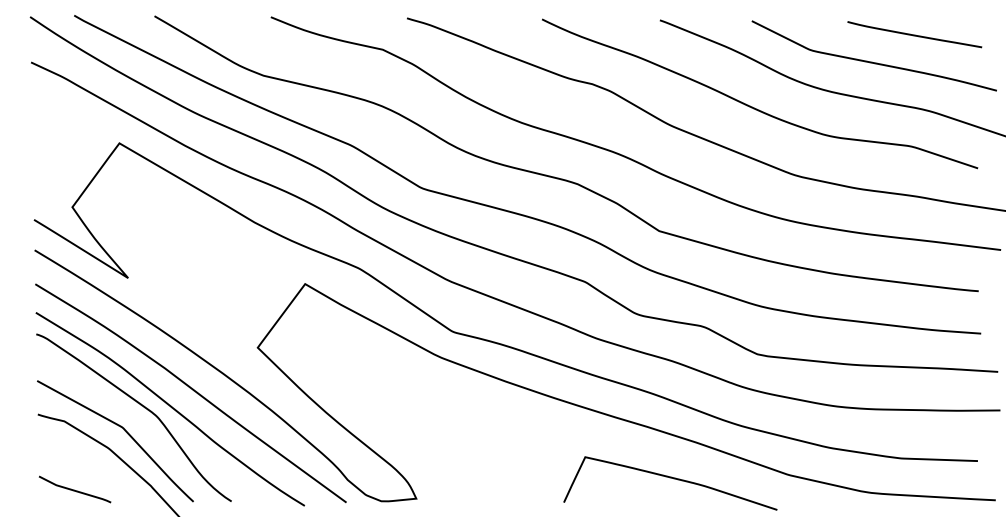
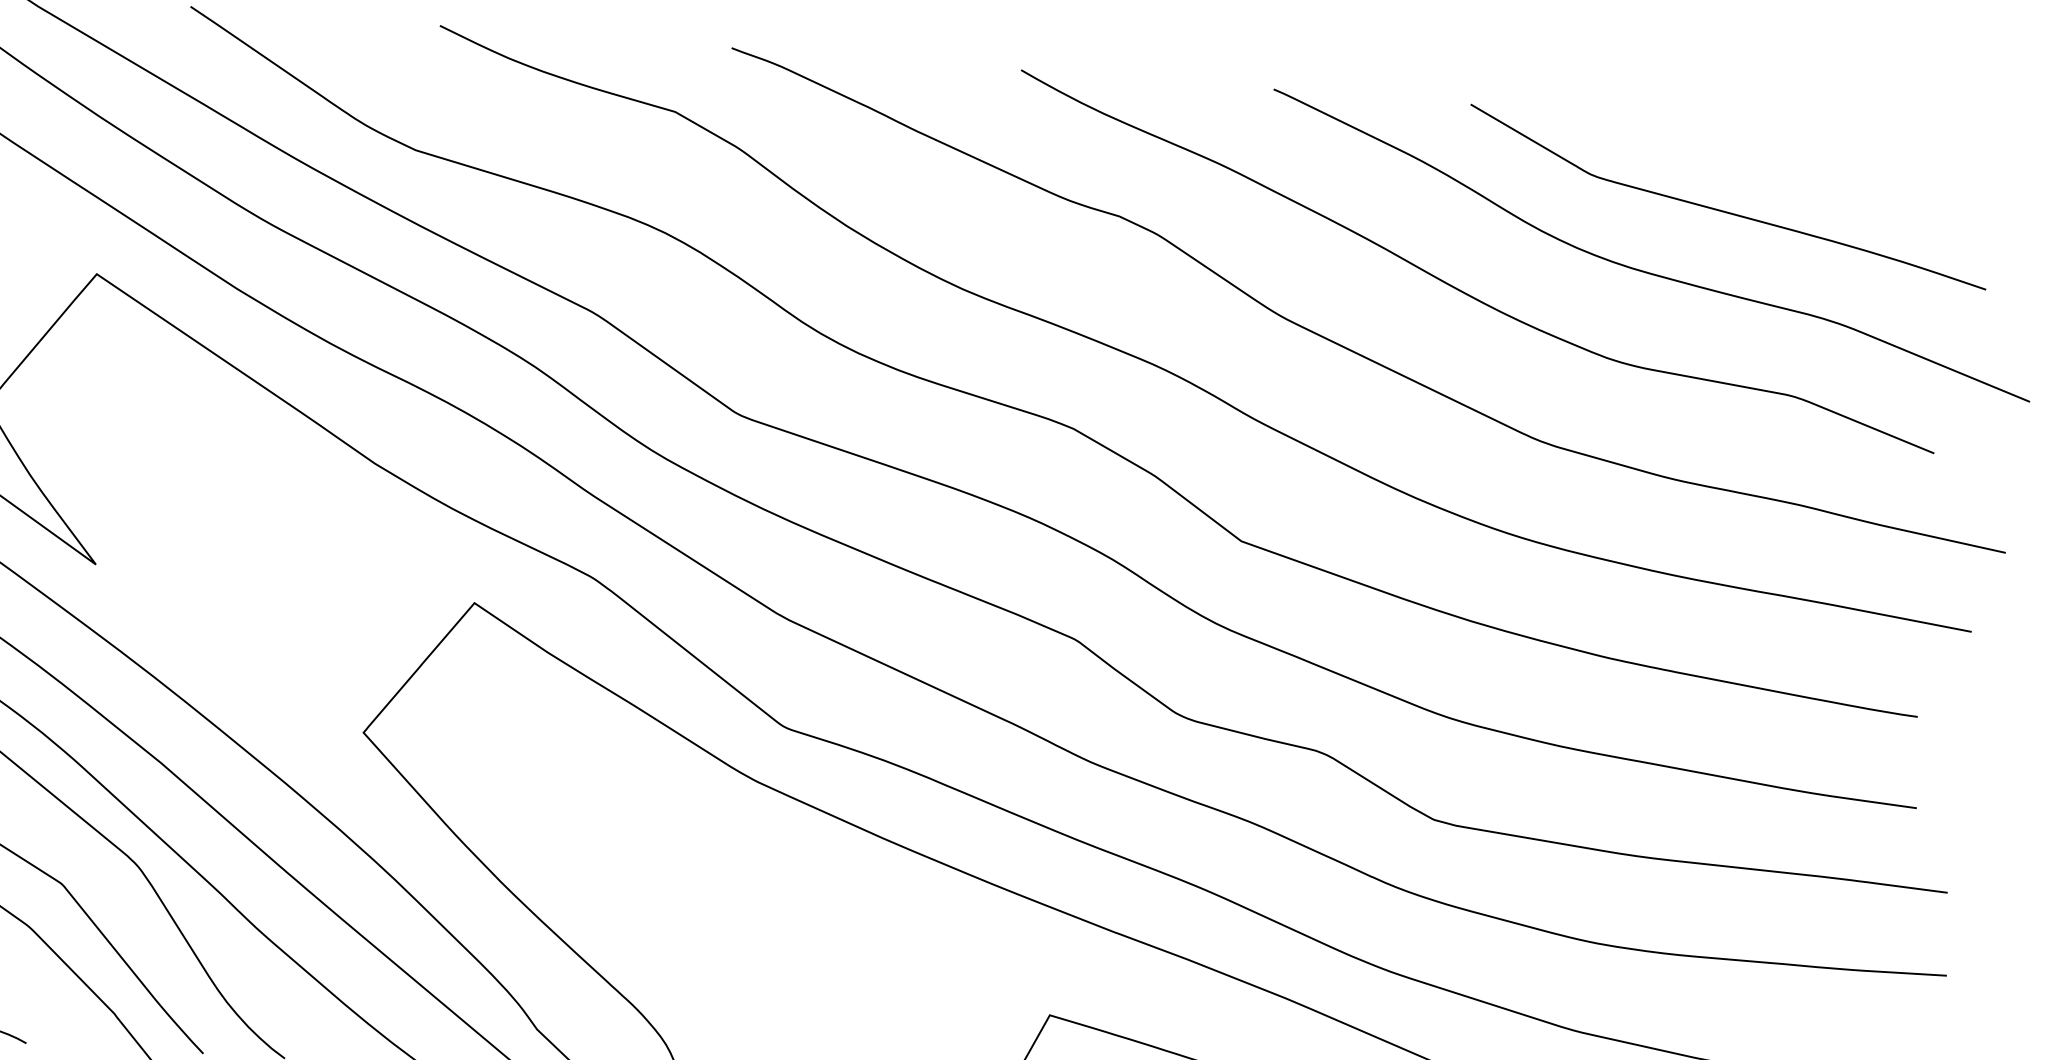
curve: (914, 34) -> (1817, 157), removed

